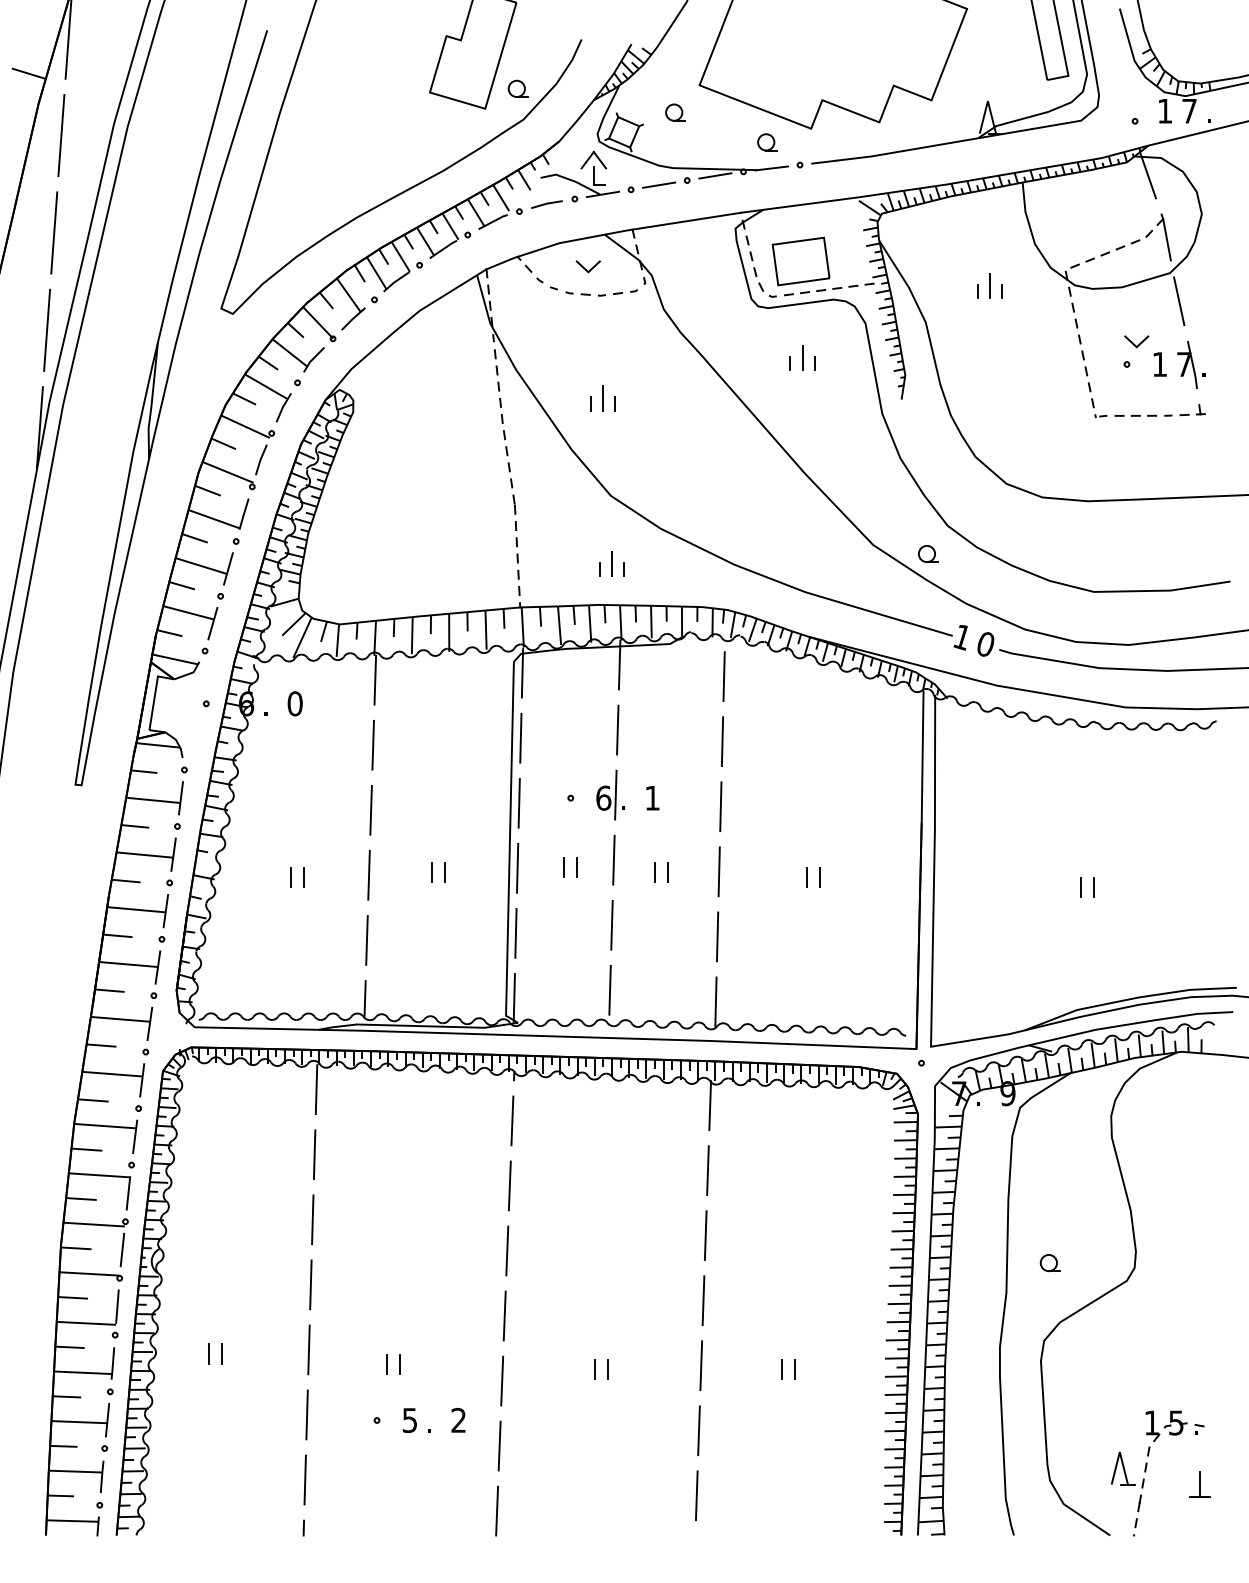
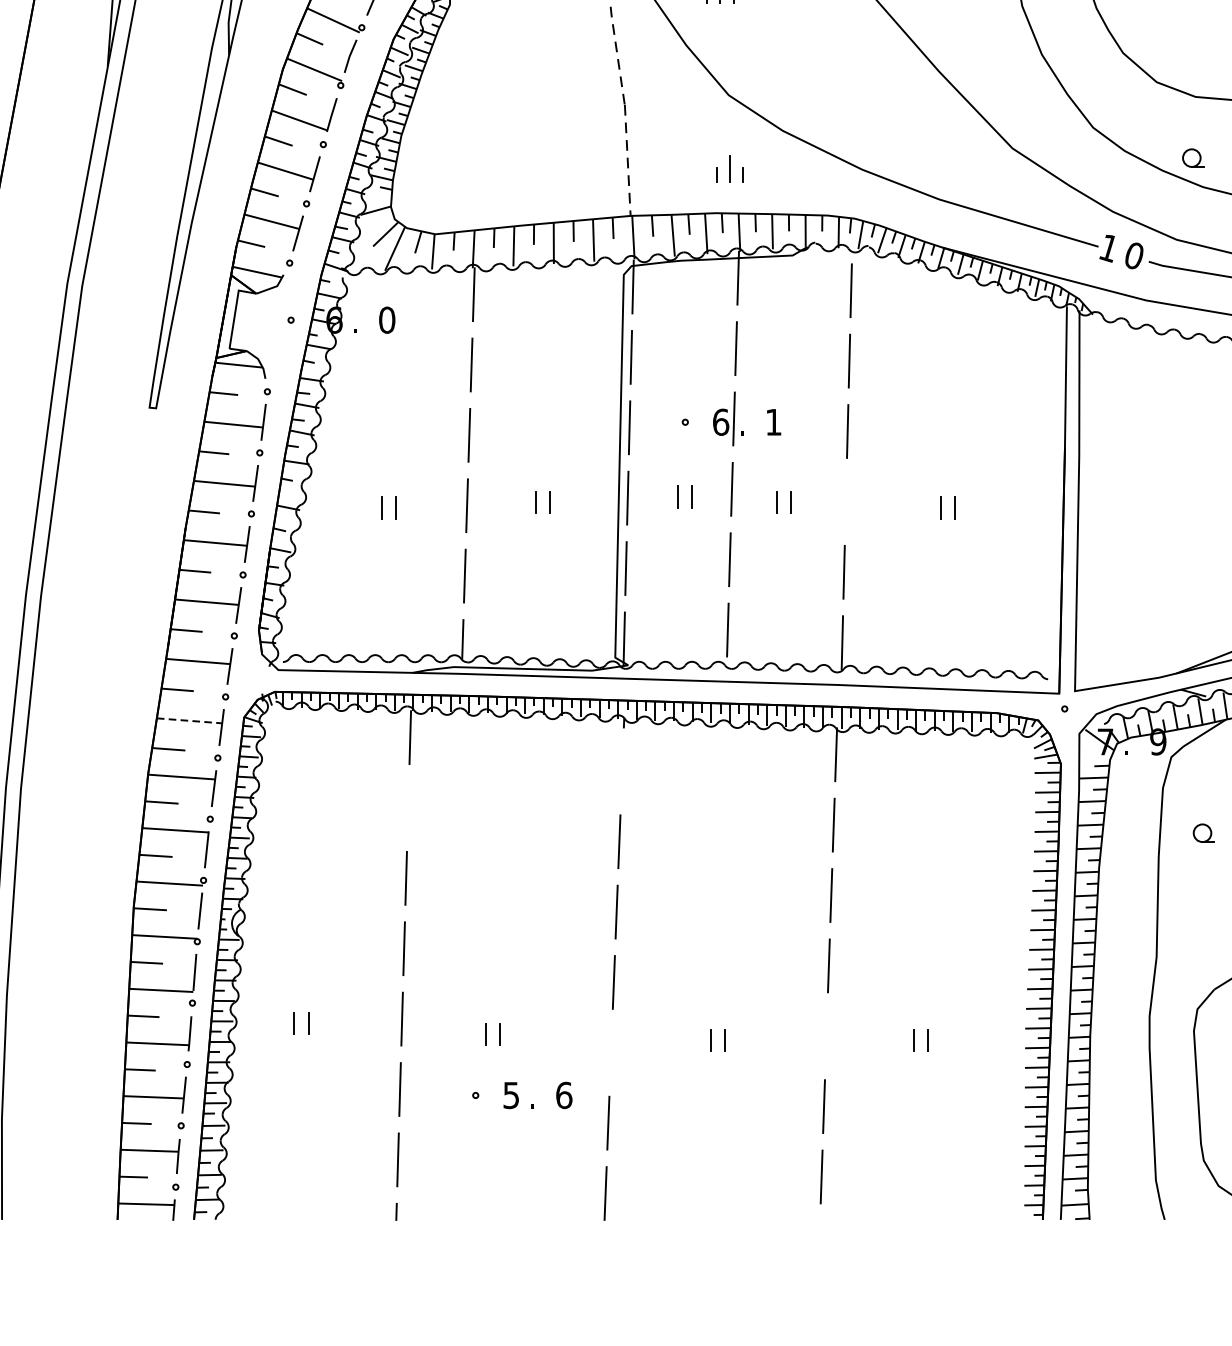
part: (928, 553) -> (1193, 157), moved
line: (718, 871) -> (845, 501), removed
line: (112, 1074) -> (189, 721), solid -> dashed
line: (512, 1120) -> (622, 770), removed
line: (314, 1154) -> (408, 807), removed
part: (1049, 1263) -> (1203, 833), moved
line: (701, 1365) -> (826, 1035), removed
line: (502, 1380) -> (611, 1052), removed
text: (458, 1420) -> (563, 1095), 2 -> 6

